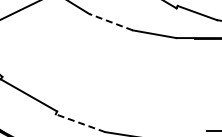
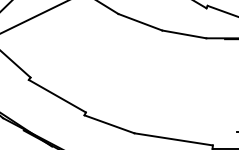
line: (110, 22) -> (139, 22), dashed -> solid
line: (80, 123) -> (109, 124), dashed -> solid

